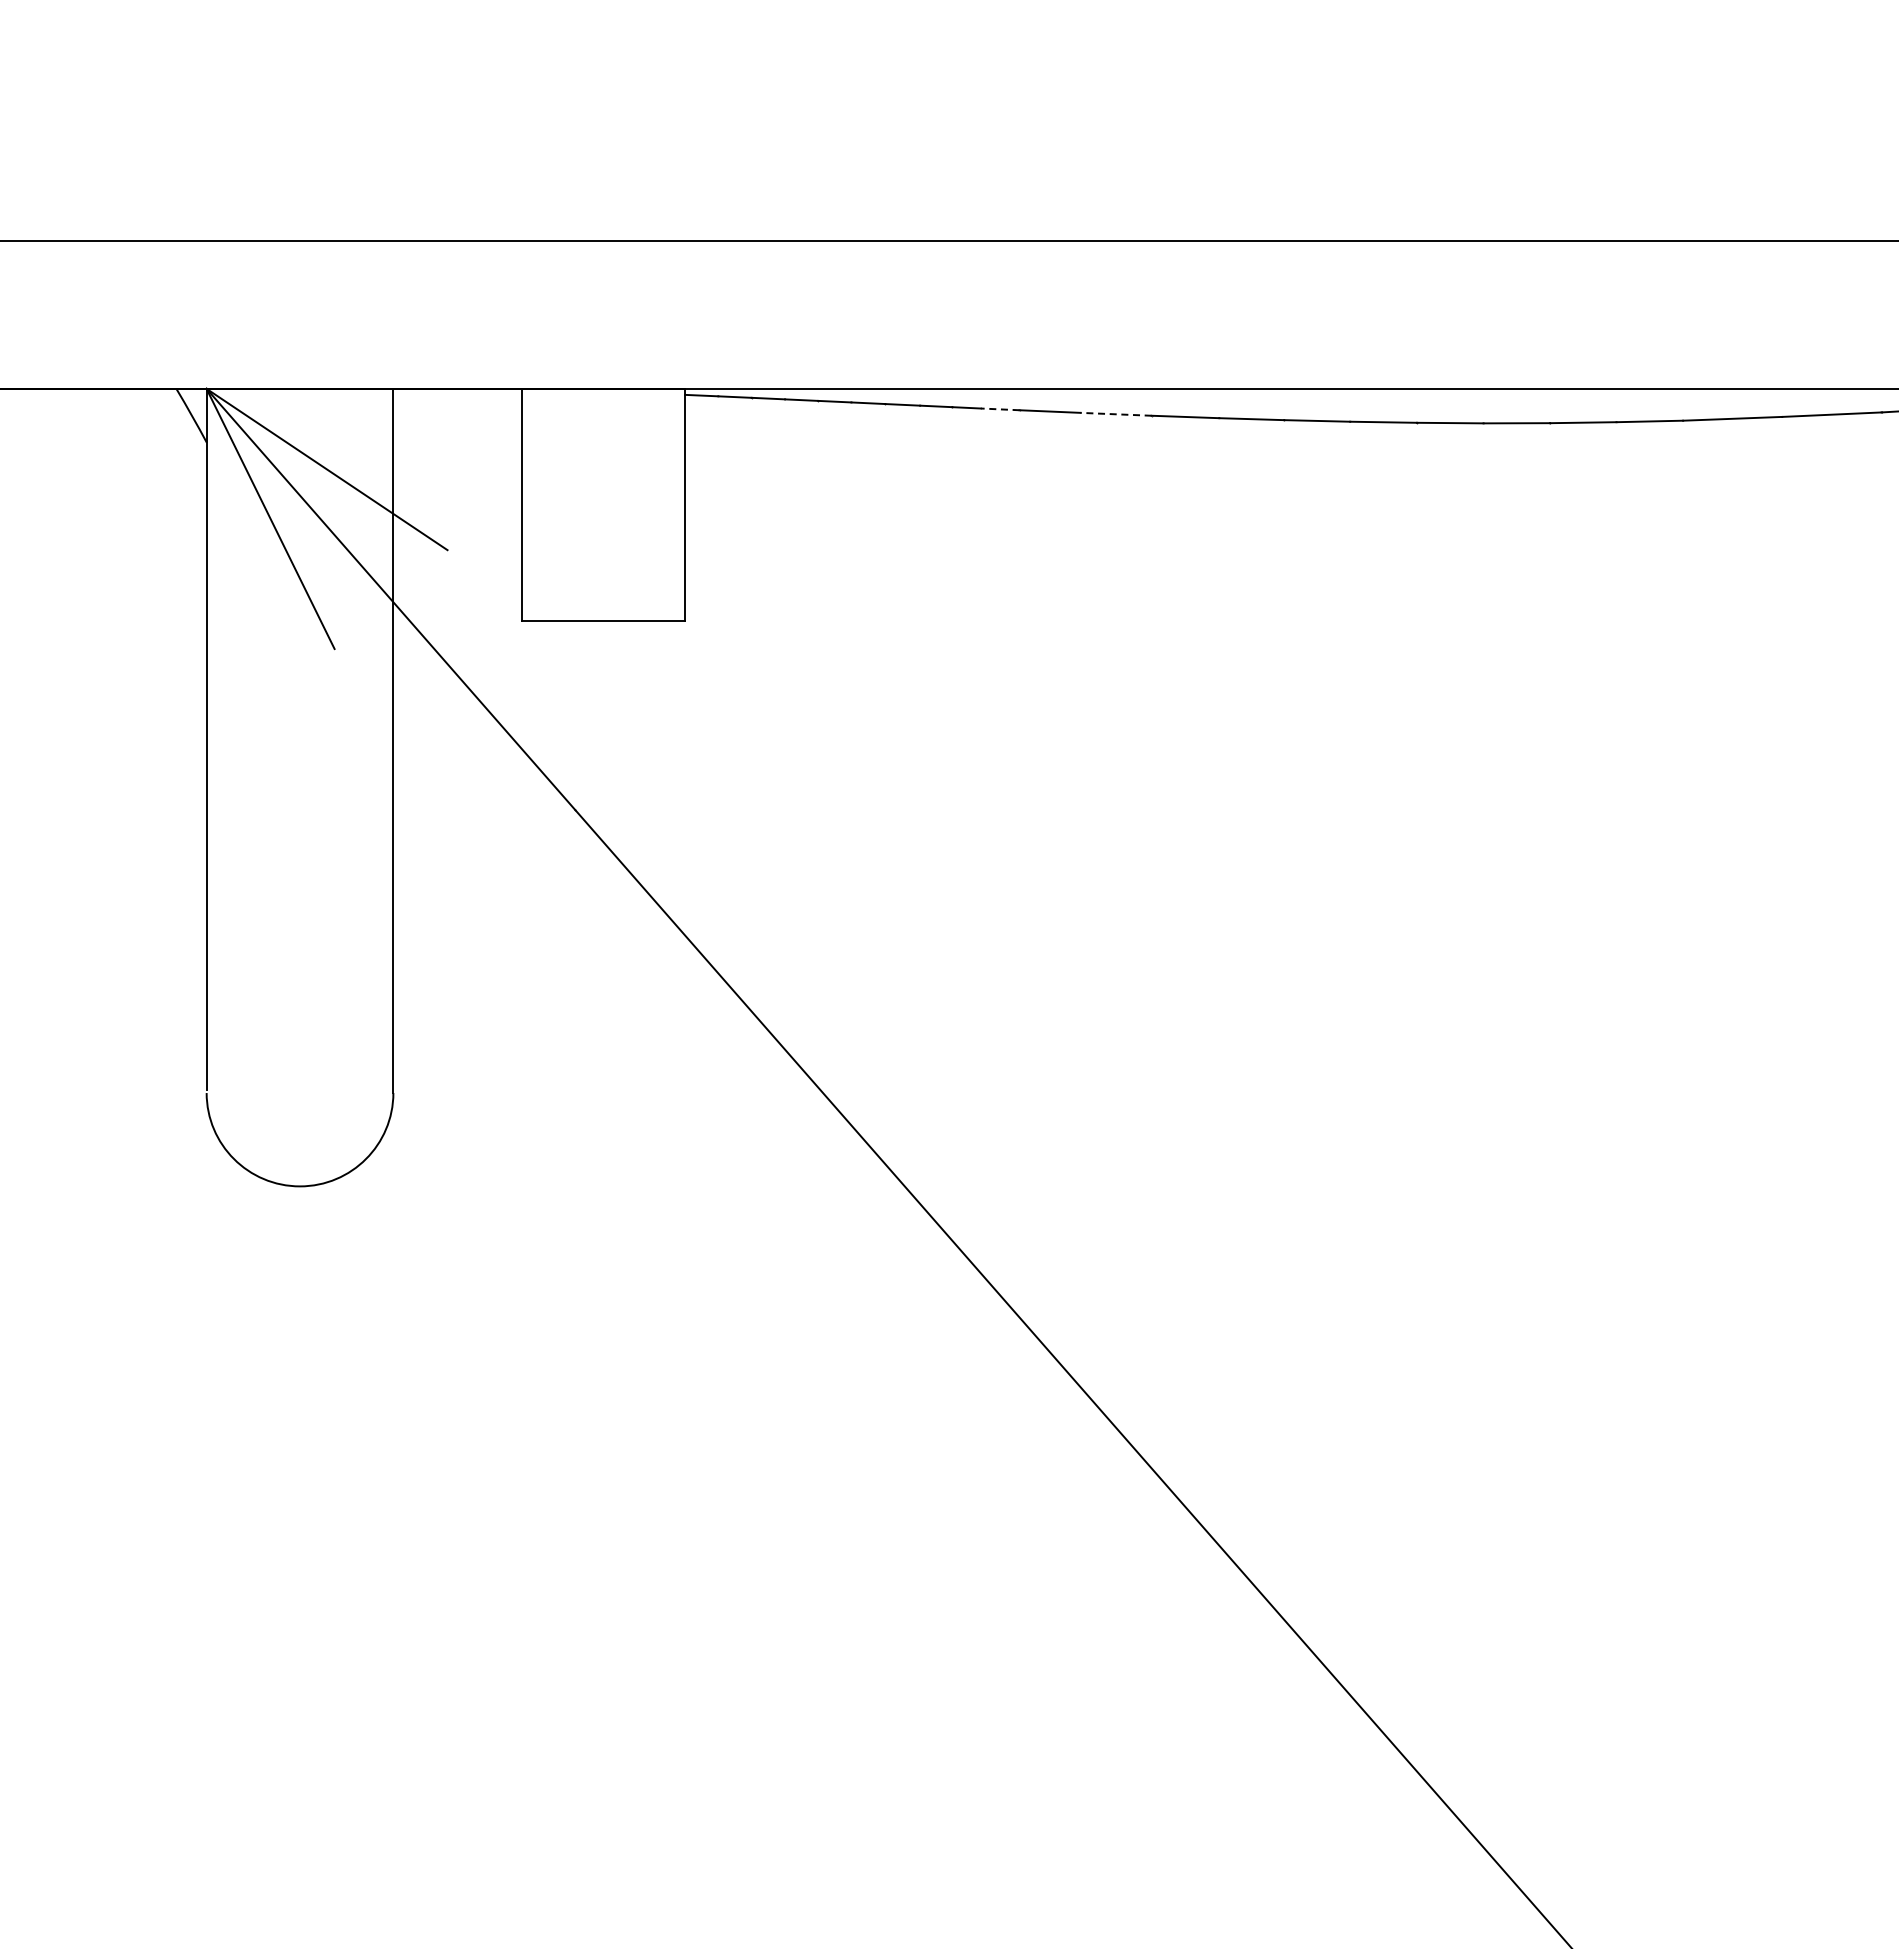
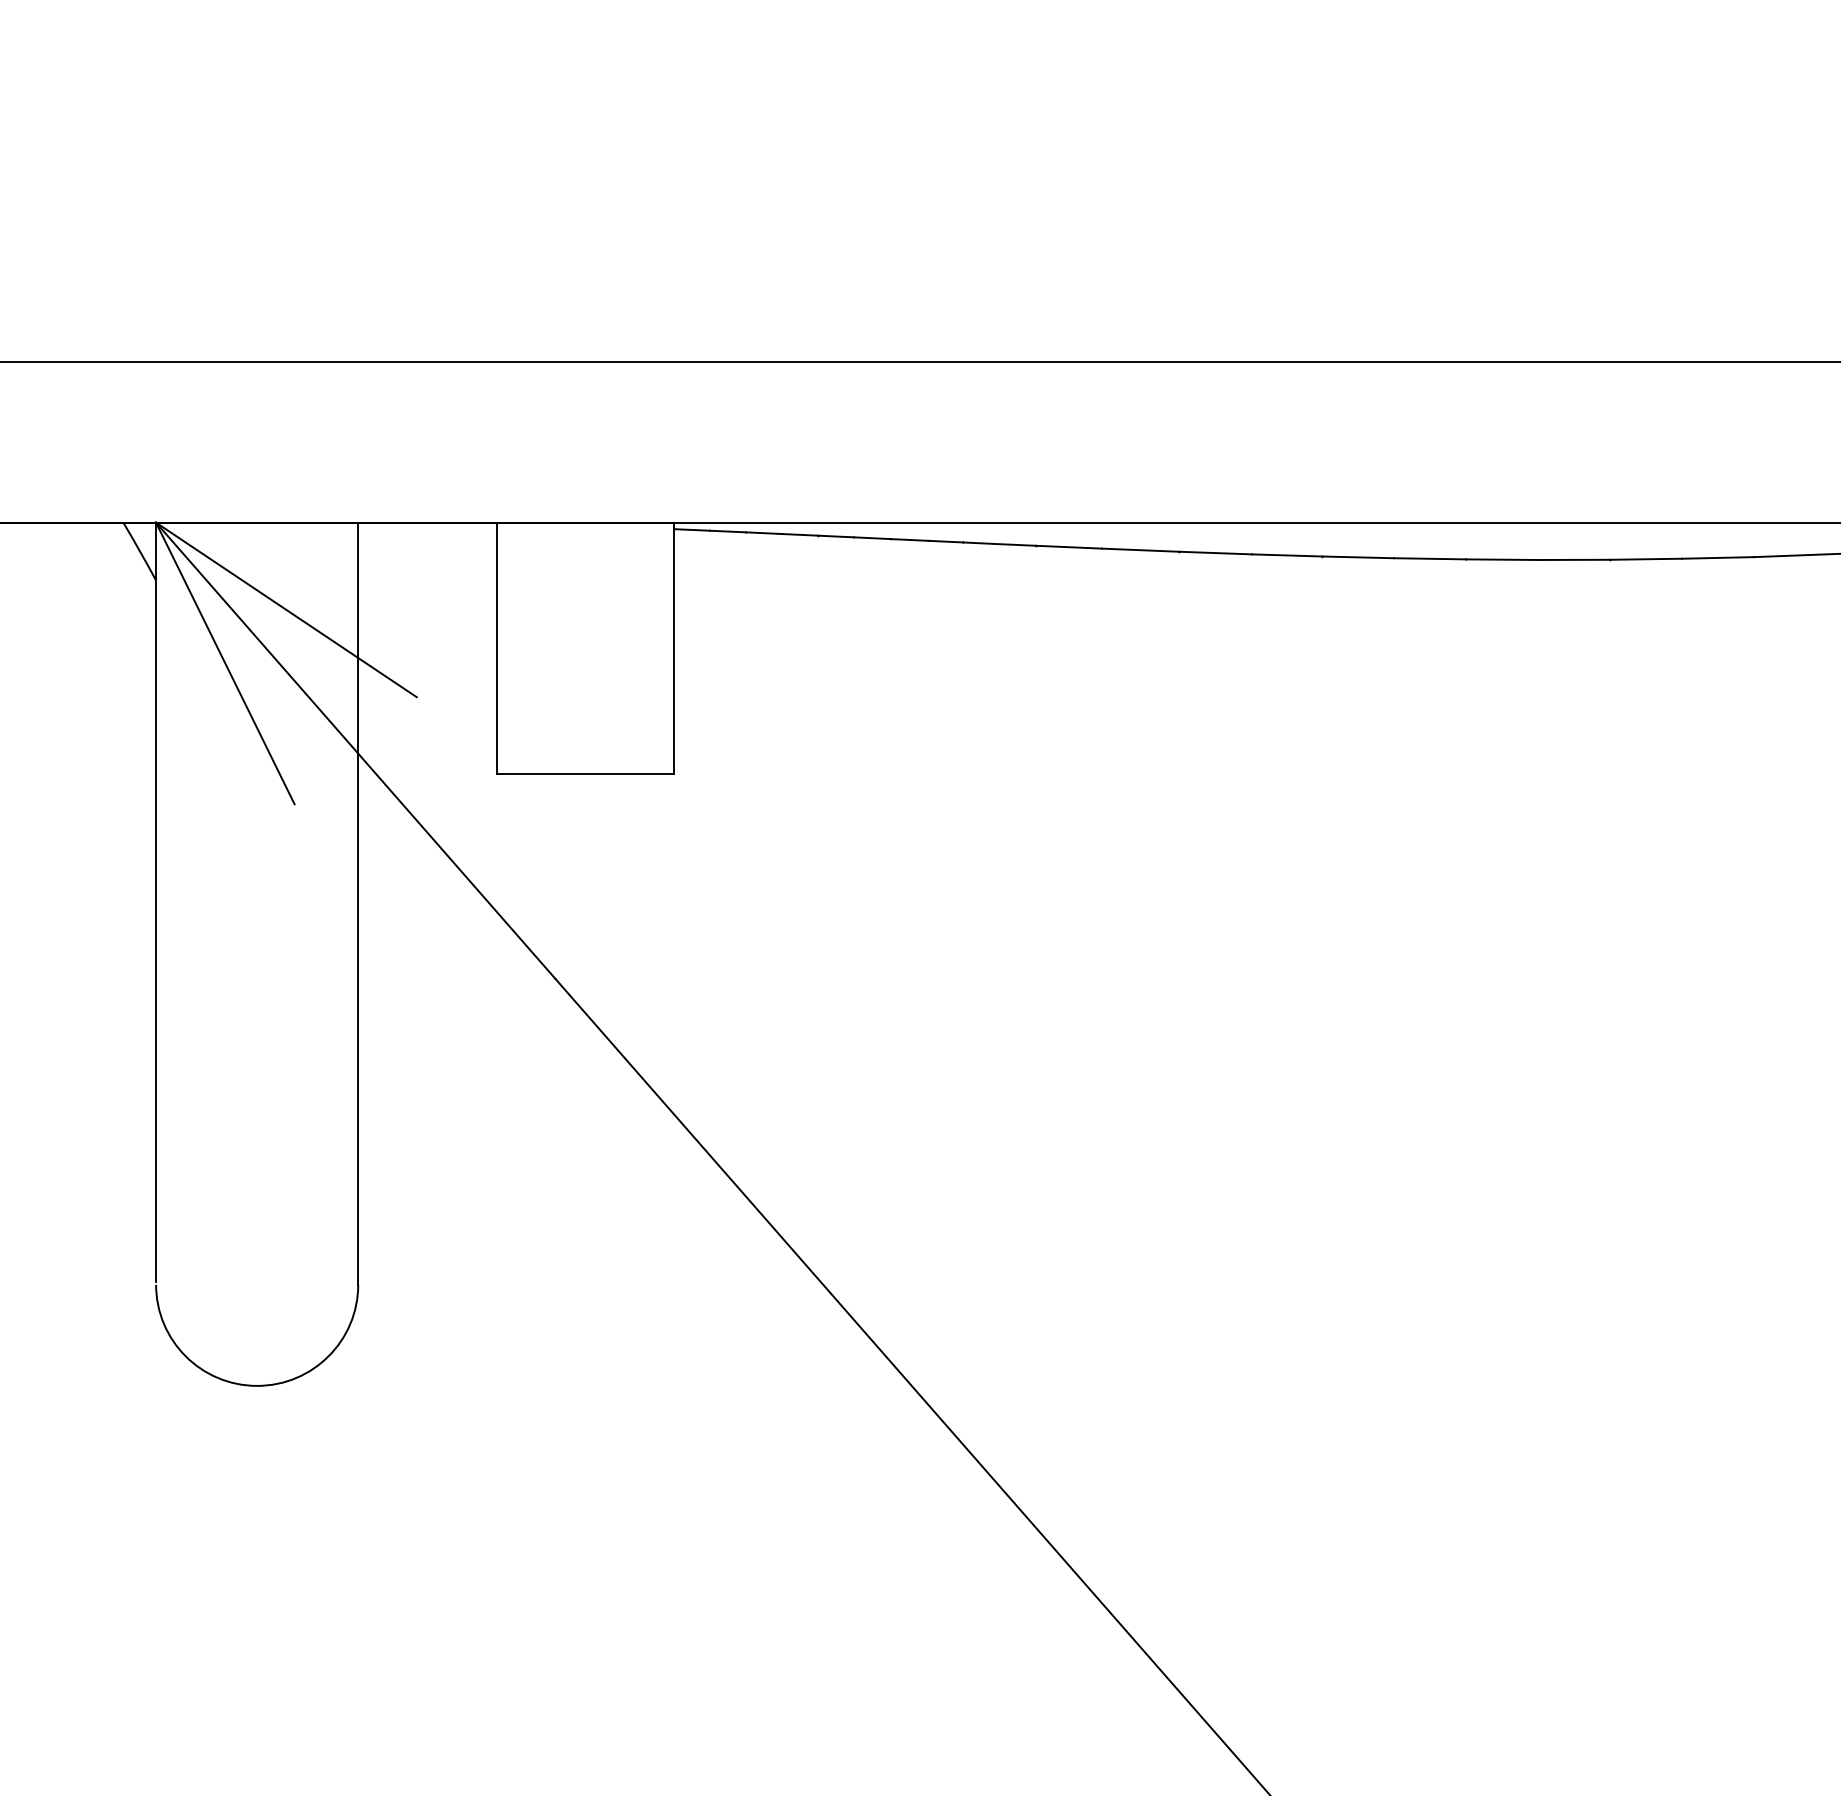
line: (999, 409) -> (1014, 544), dashed -> solid
line: (1116, 414) -> (1140, 550), dashed -> solid

